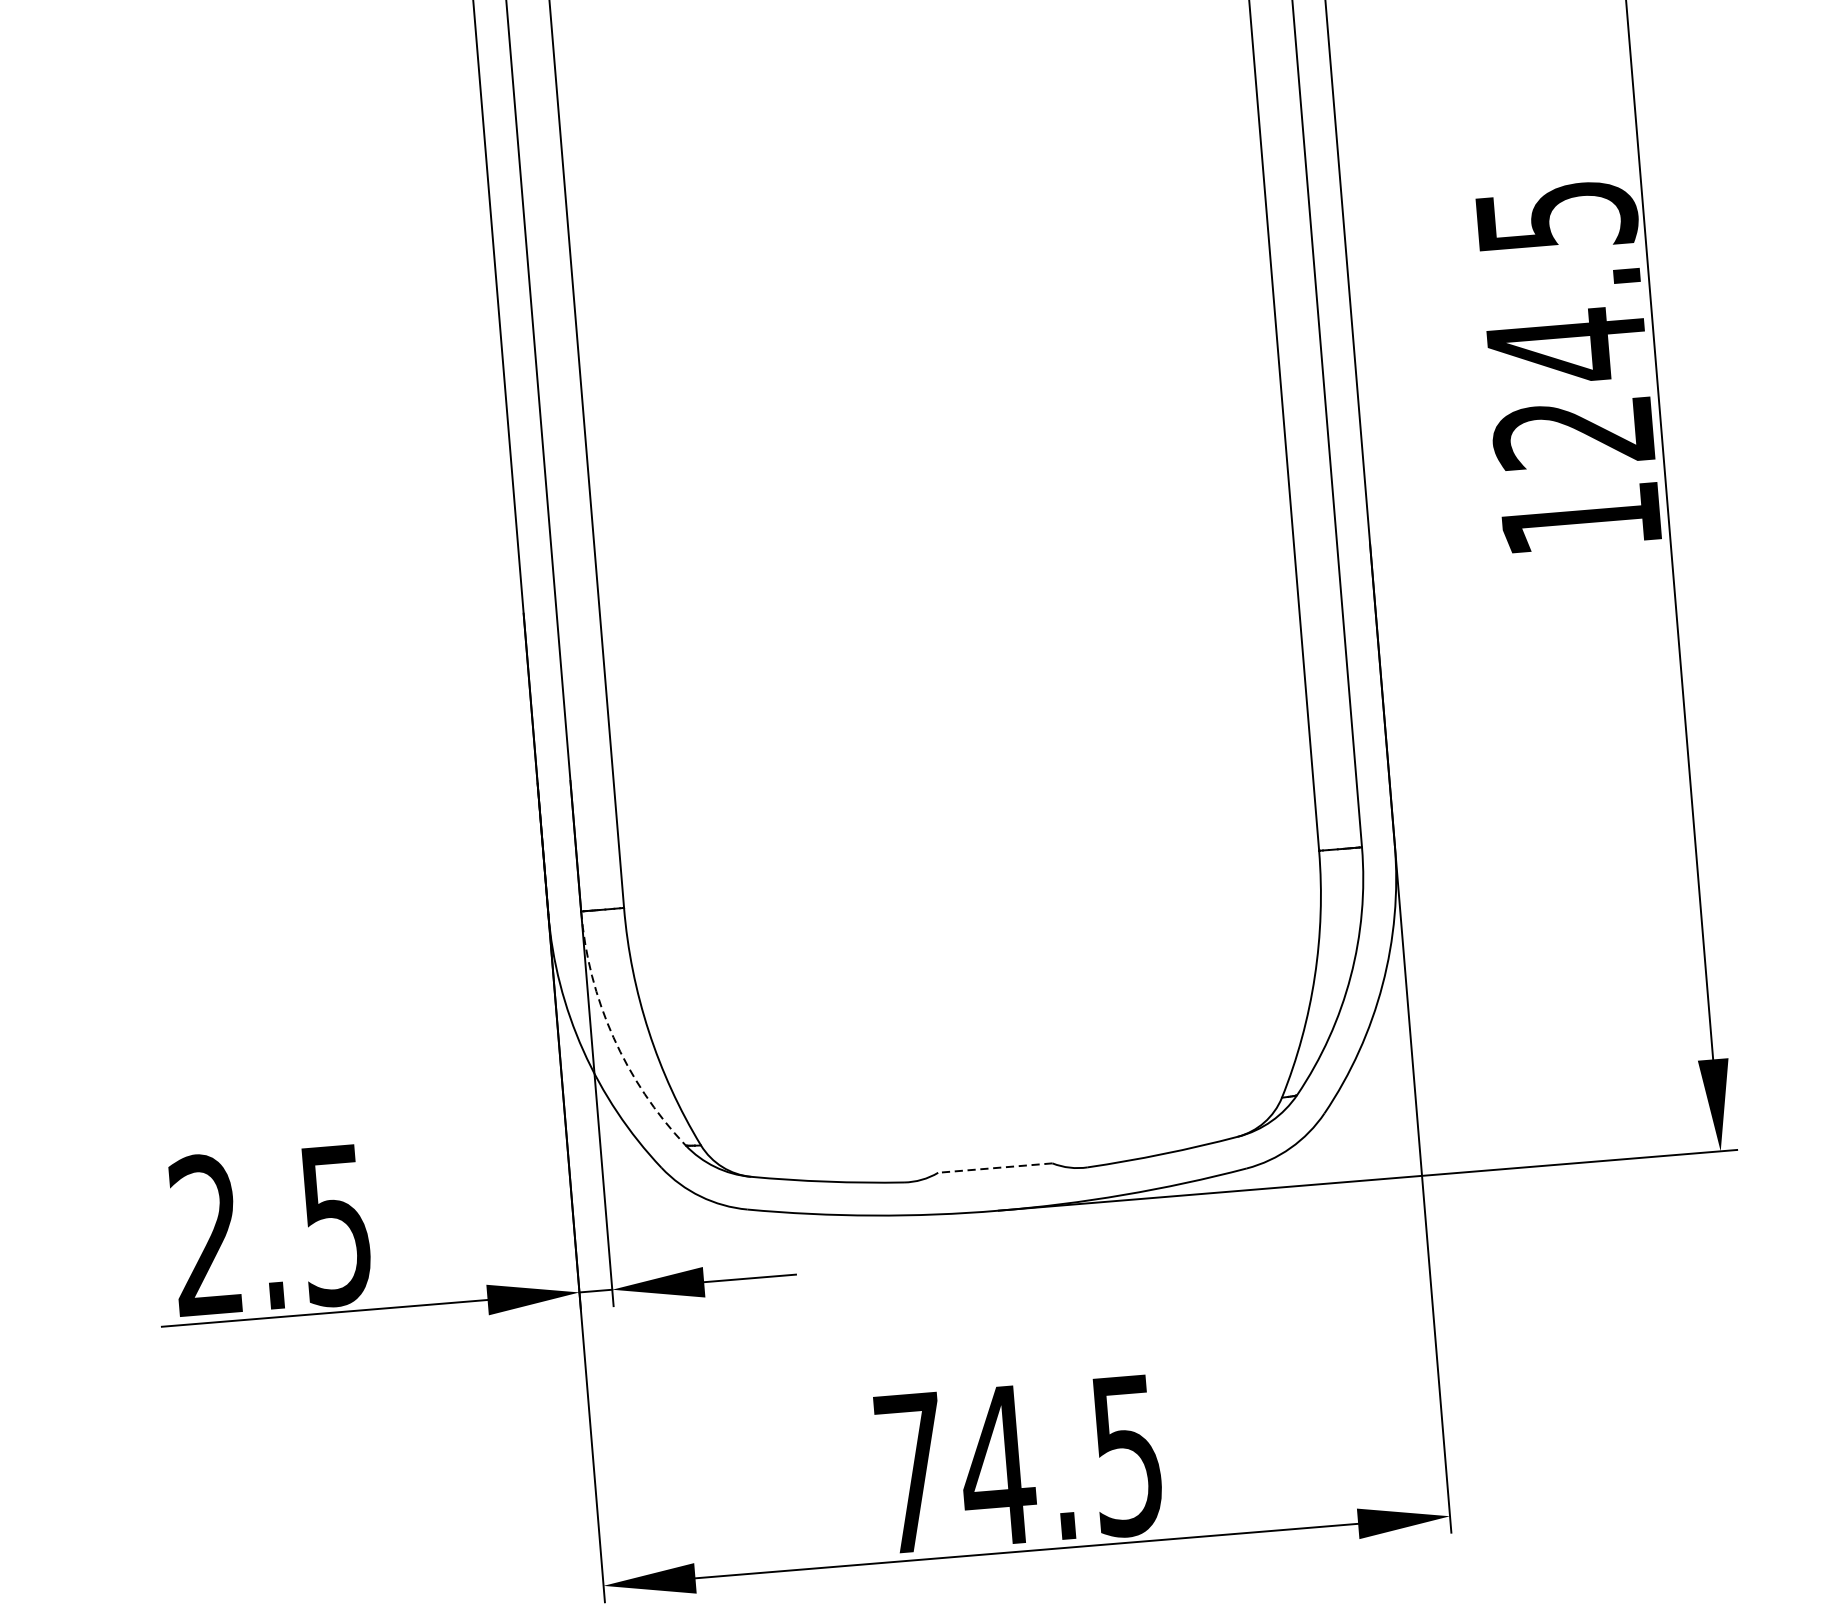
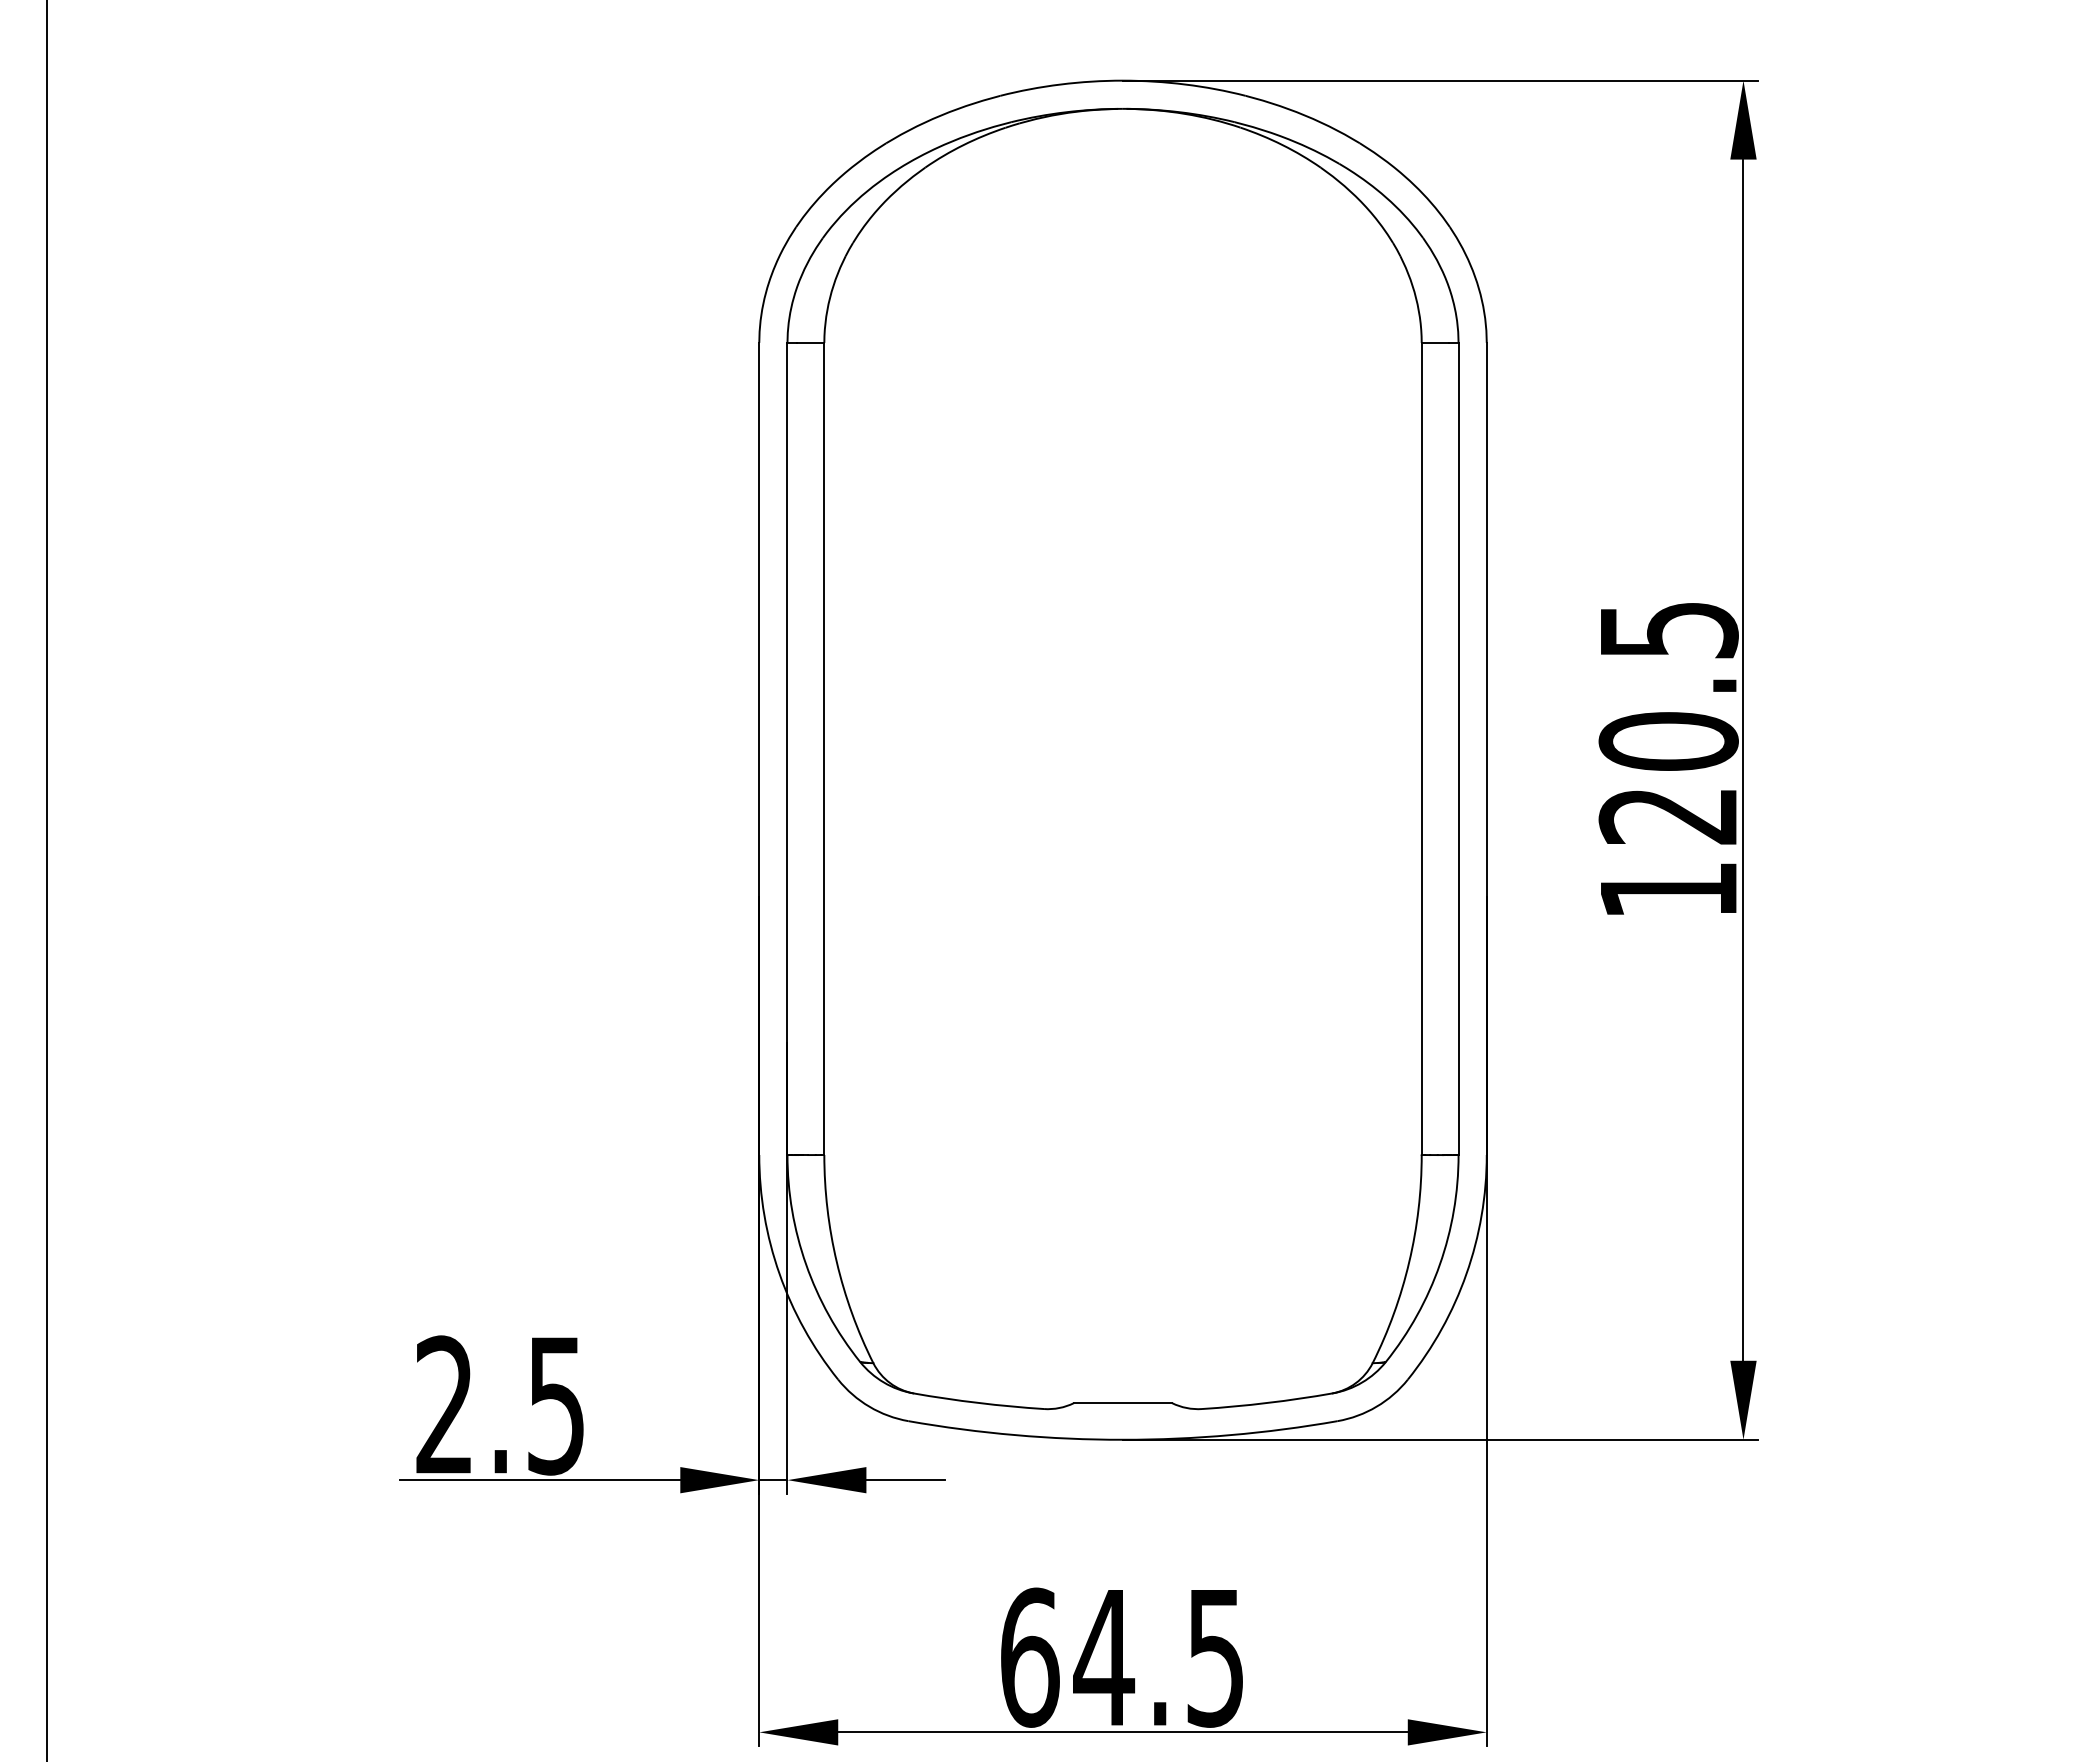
text: (1566, 346) -> (1668, 741), 124.5 -> 120.5
arc: (613, 1037) -> (806, 1264), dashed -> solid
line: (994, 1168) -> (1122, 1403), dashed -> solid
text: (912, 1472) -> (1030, 1657), 74.5 -> 64.5

